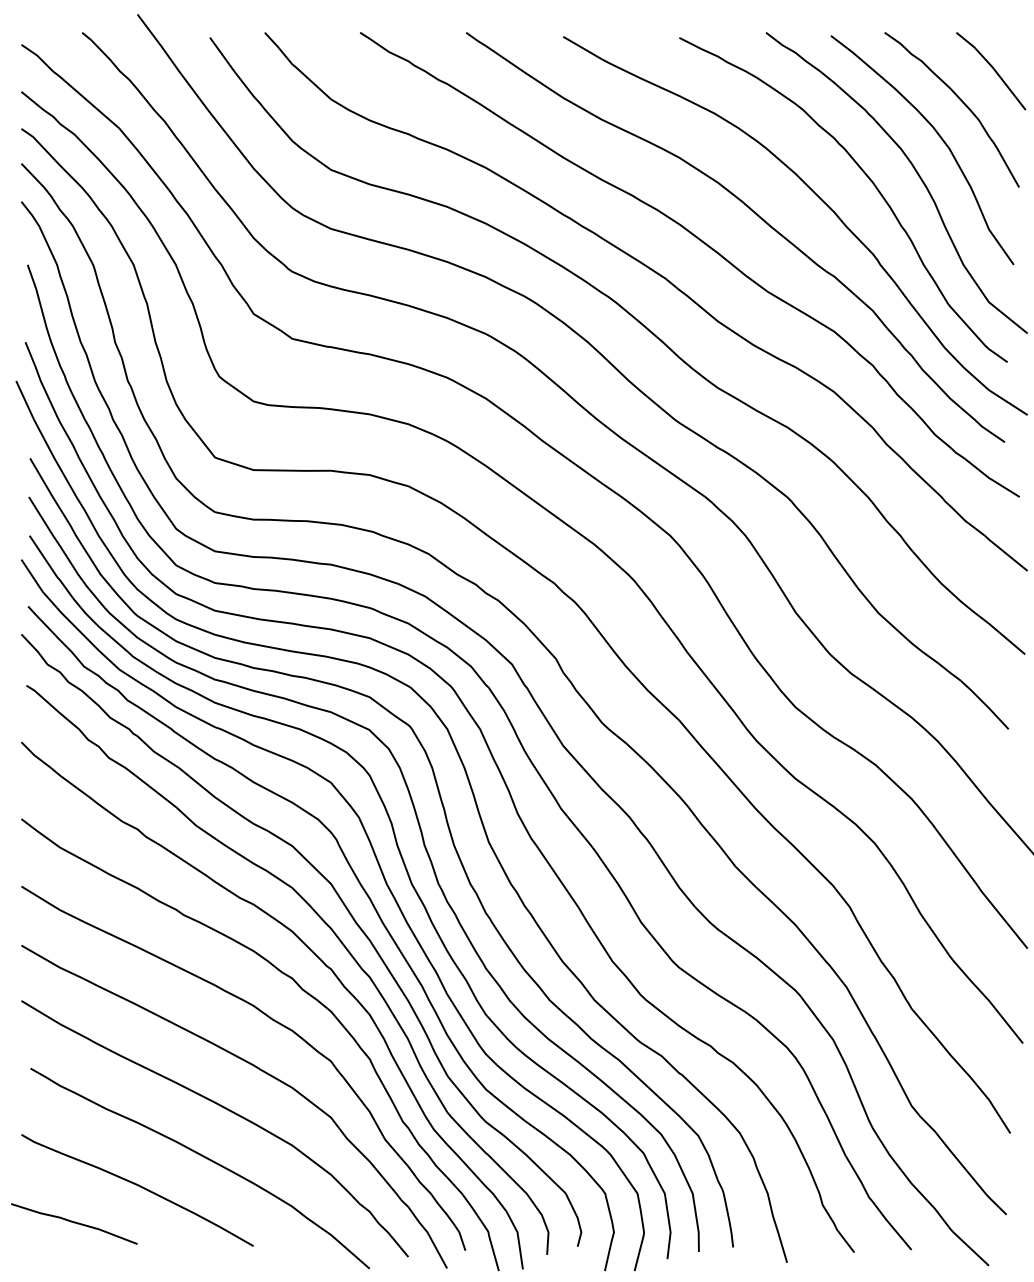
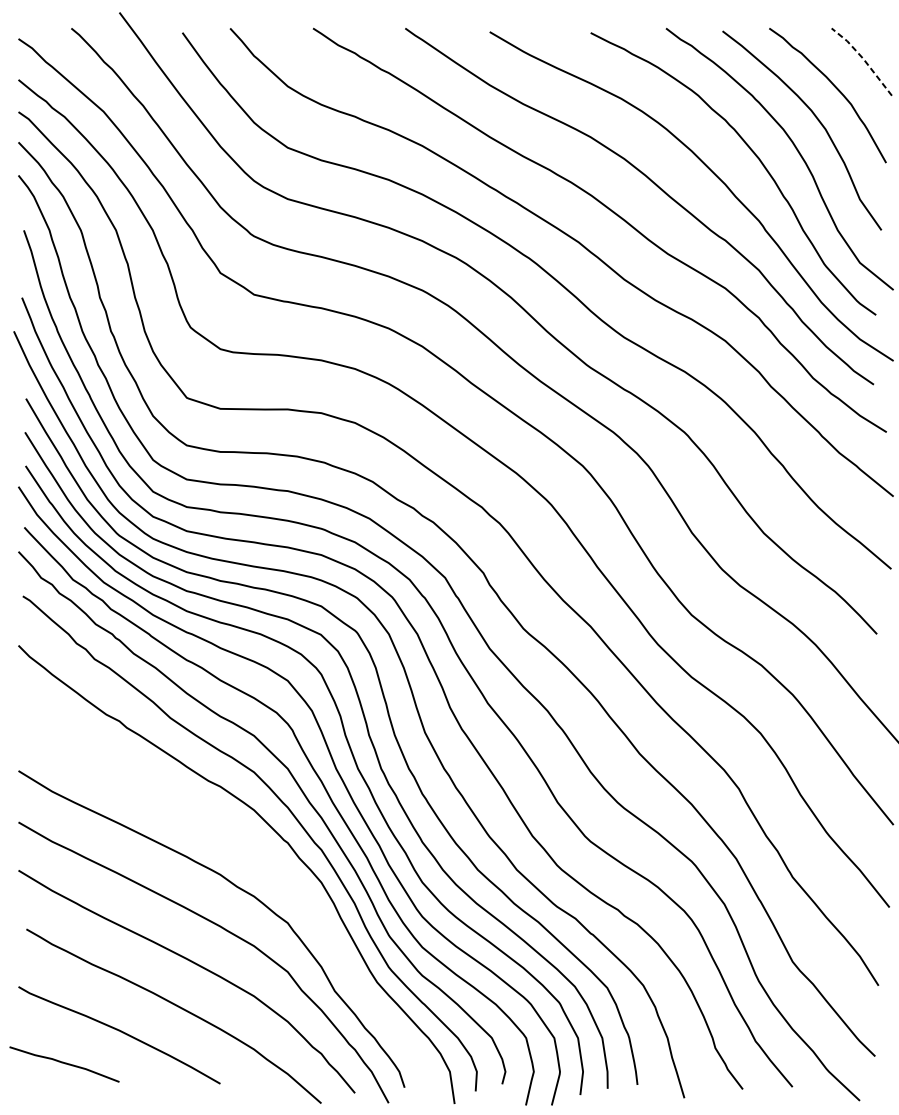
line: (992, 67) -> (863, 58), solid -> dashed
curve: (304, 992) -> (264, 863), removed

